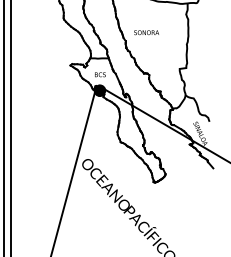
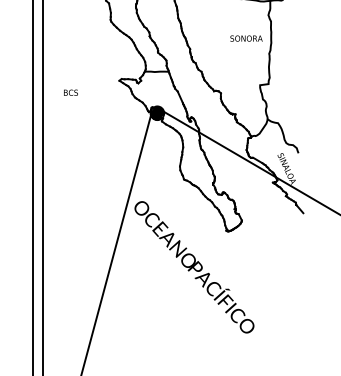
text: (146, 32) -> (246, 38), moved
text: (100, 74) -> (70, 92), moved

